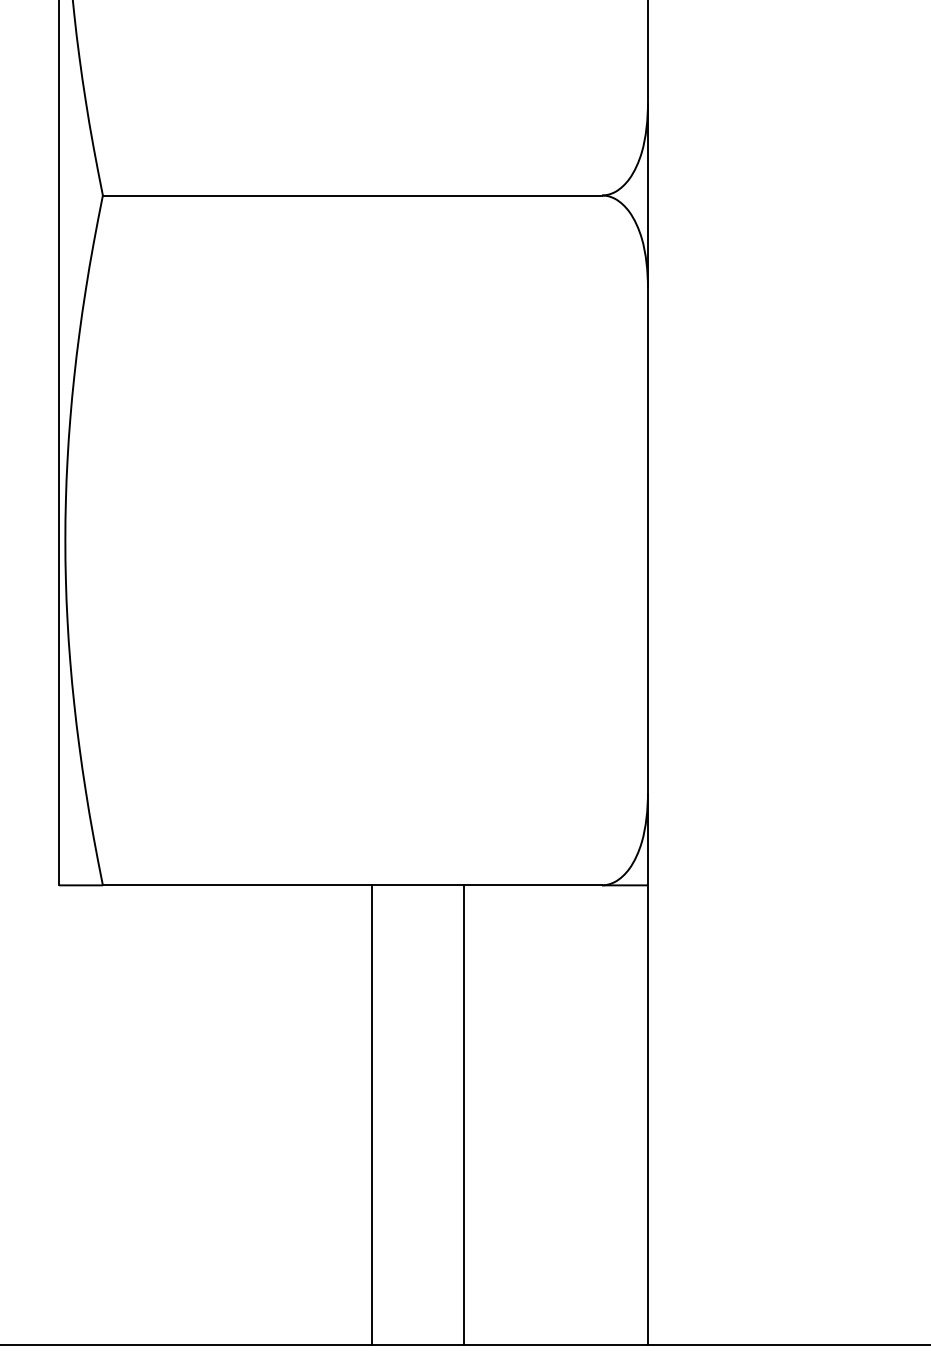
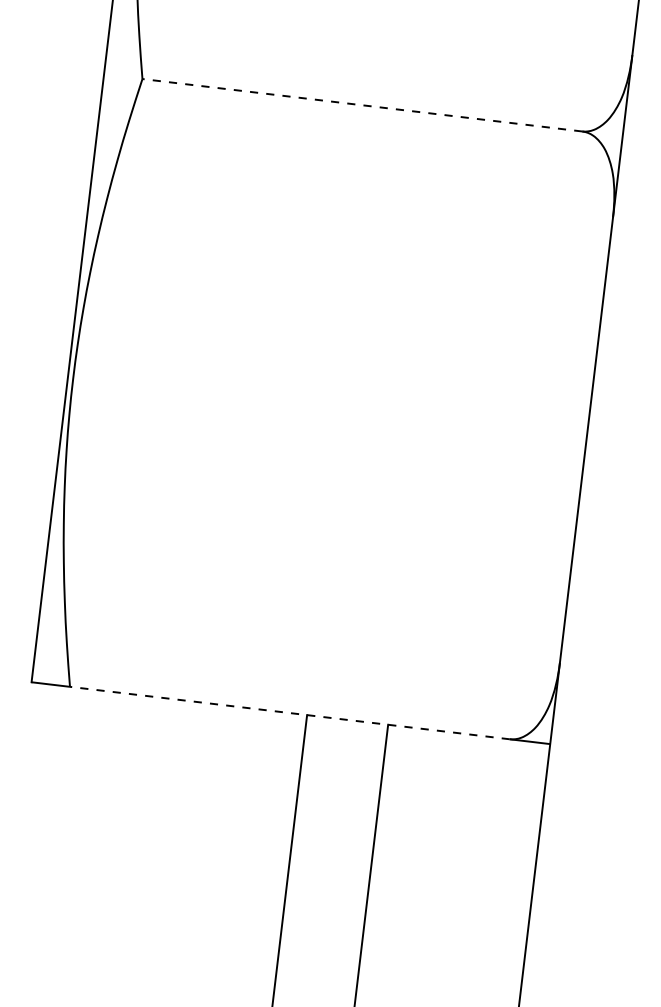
line: (352, 195) -> (362, 105), solid -> dashed
line: (352, 885) -> (289, 713), solid -> dashed

